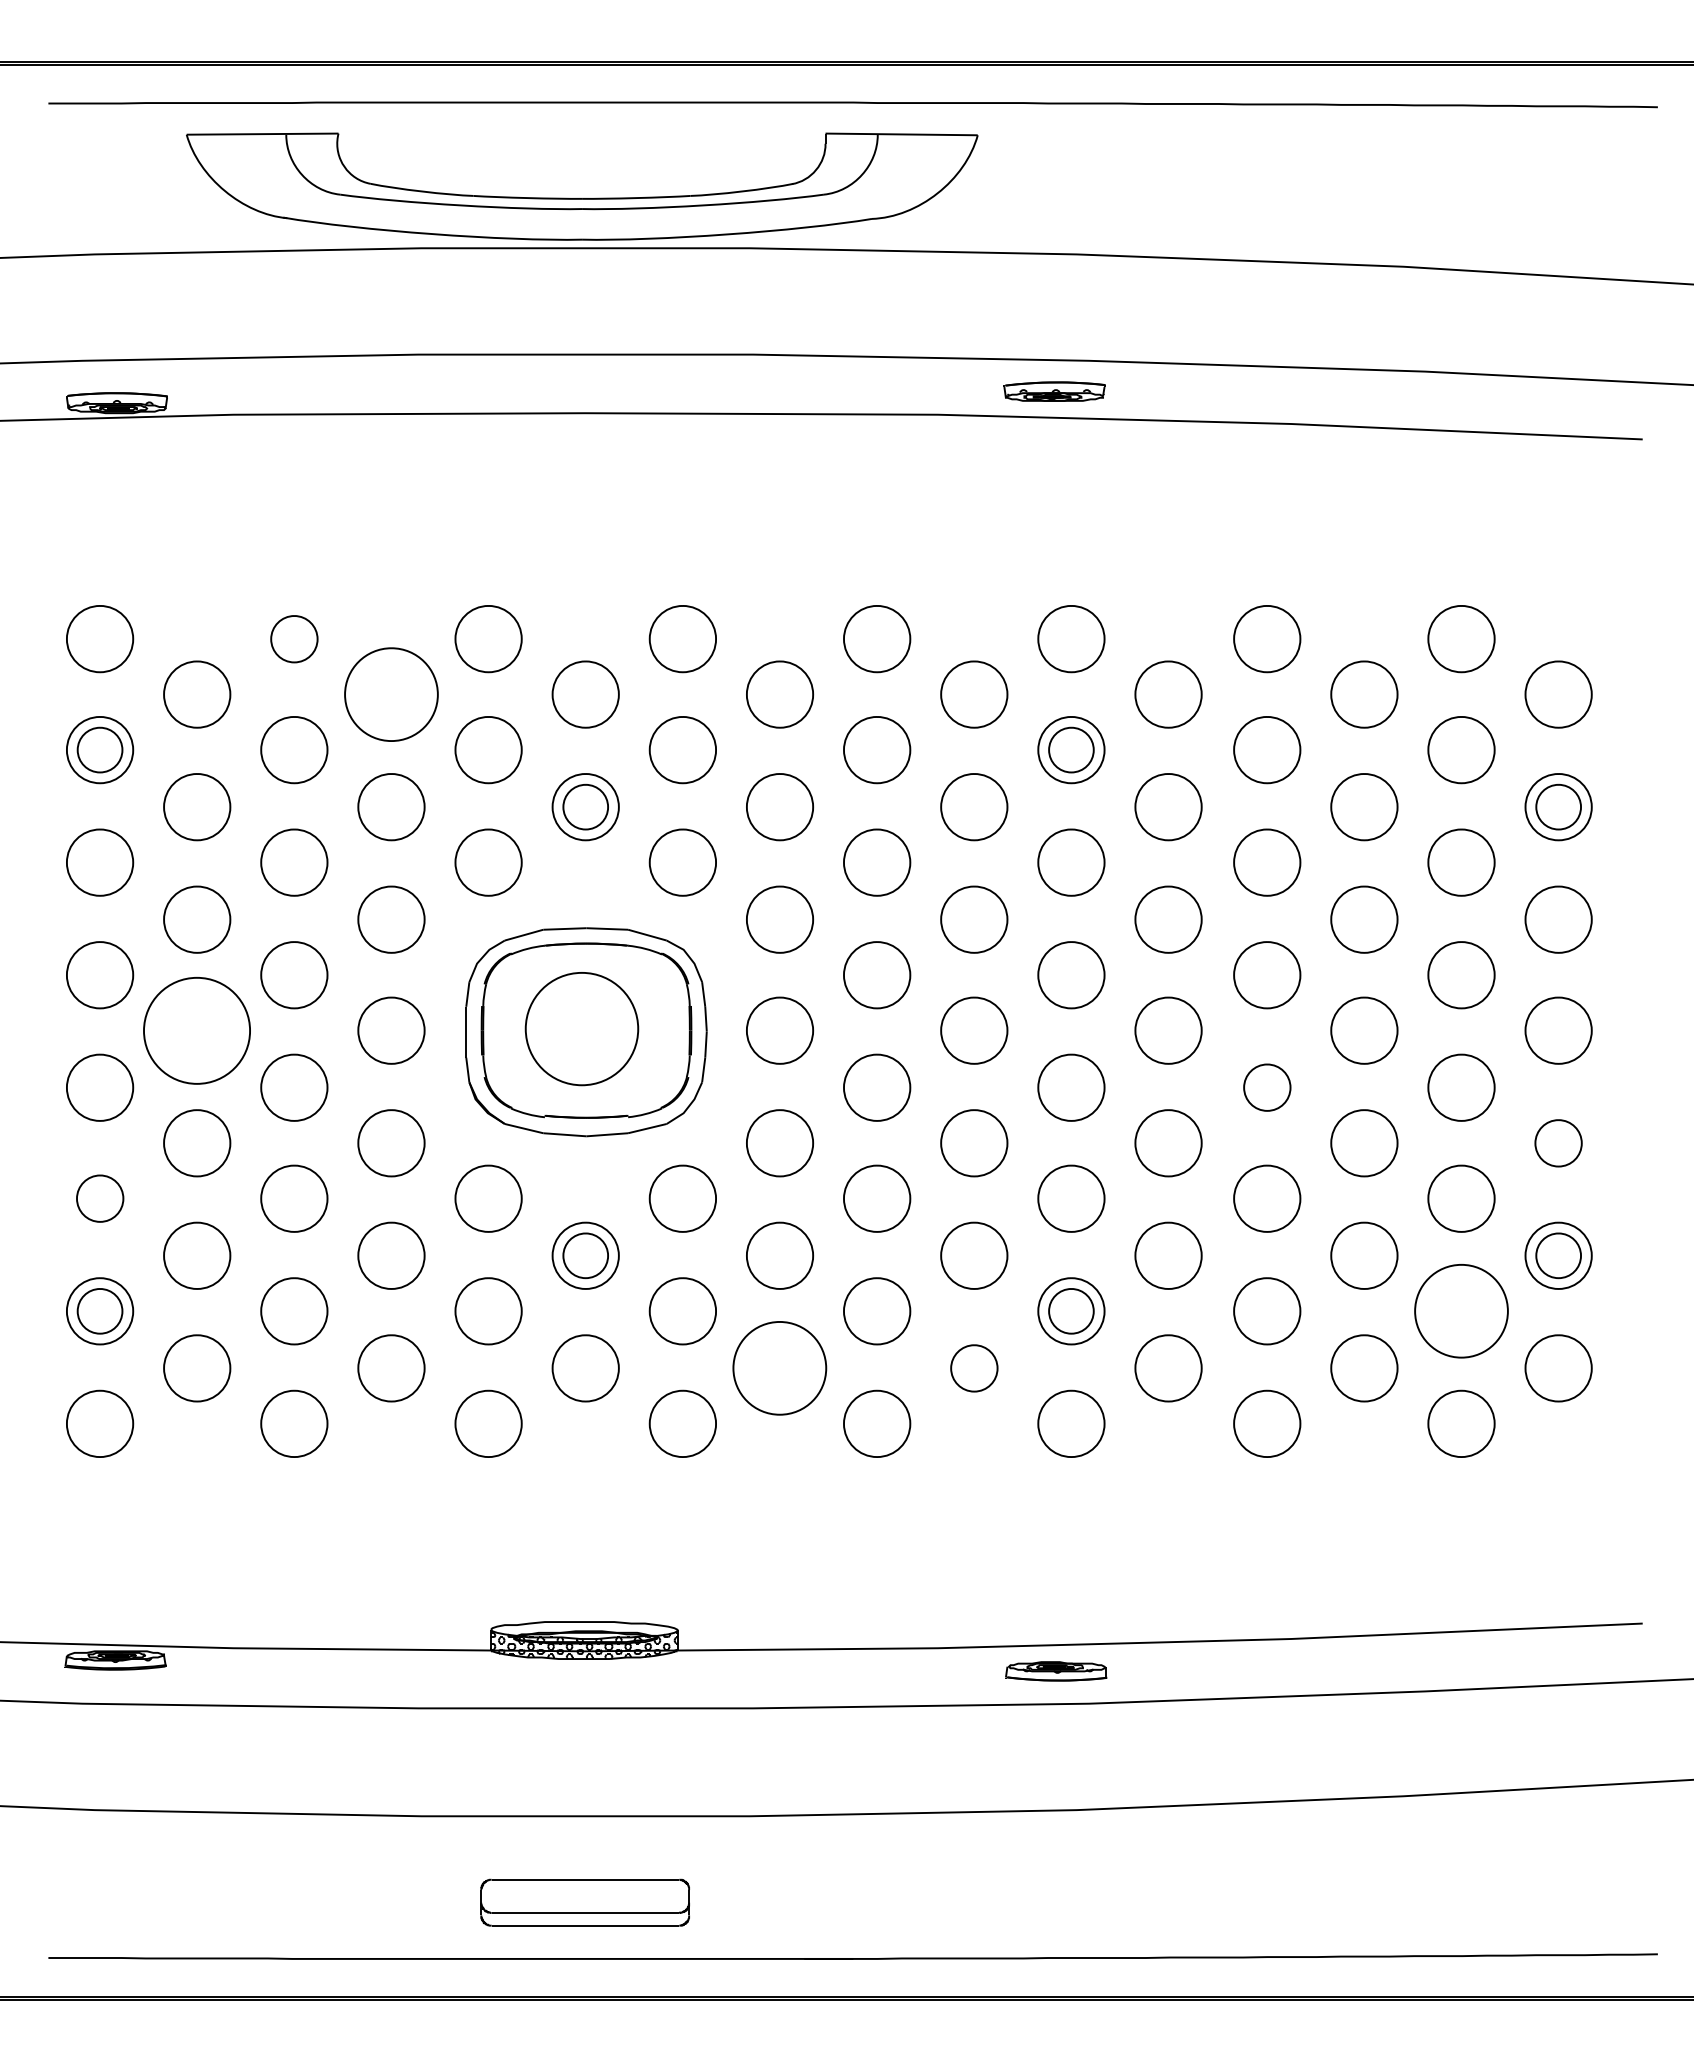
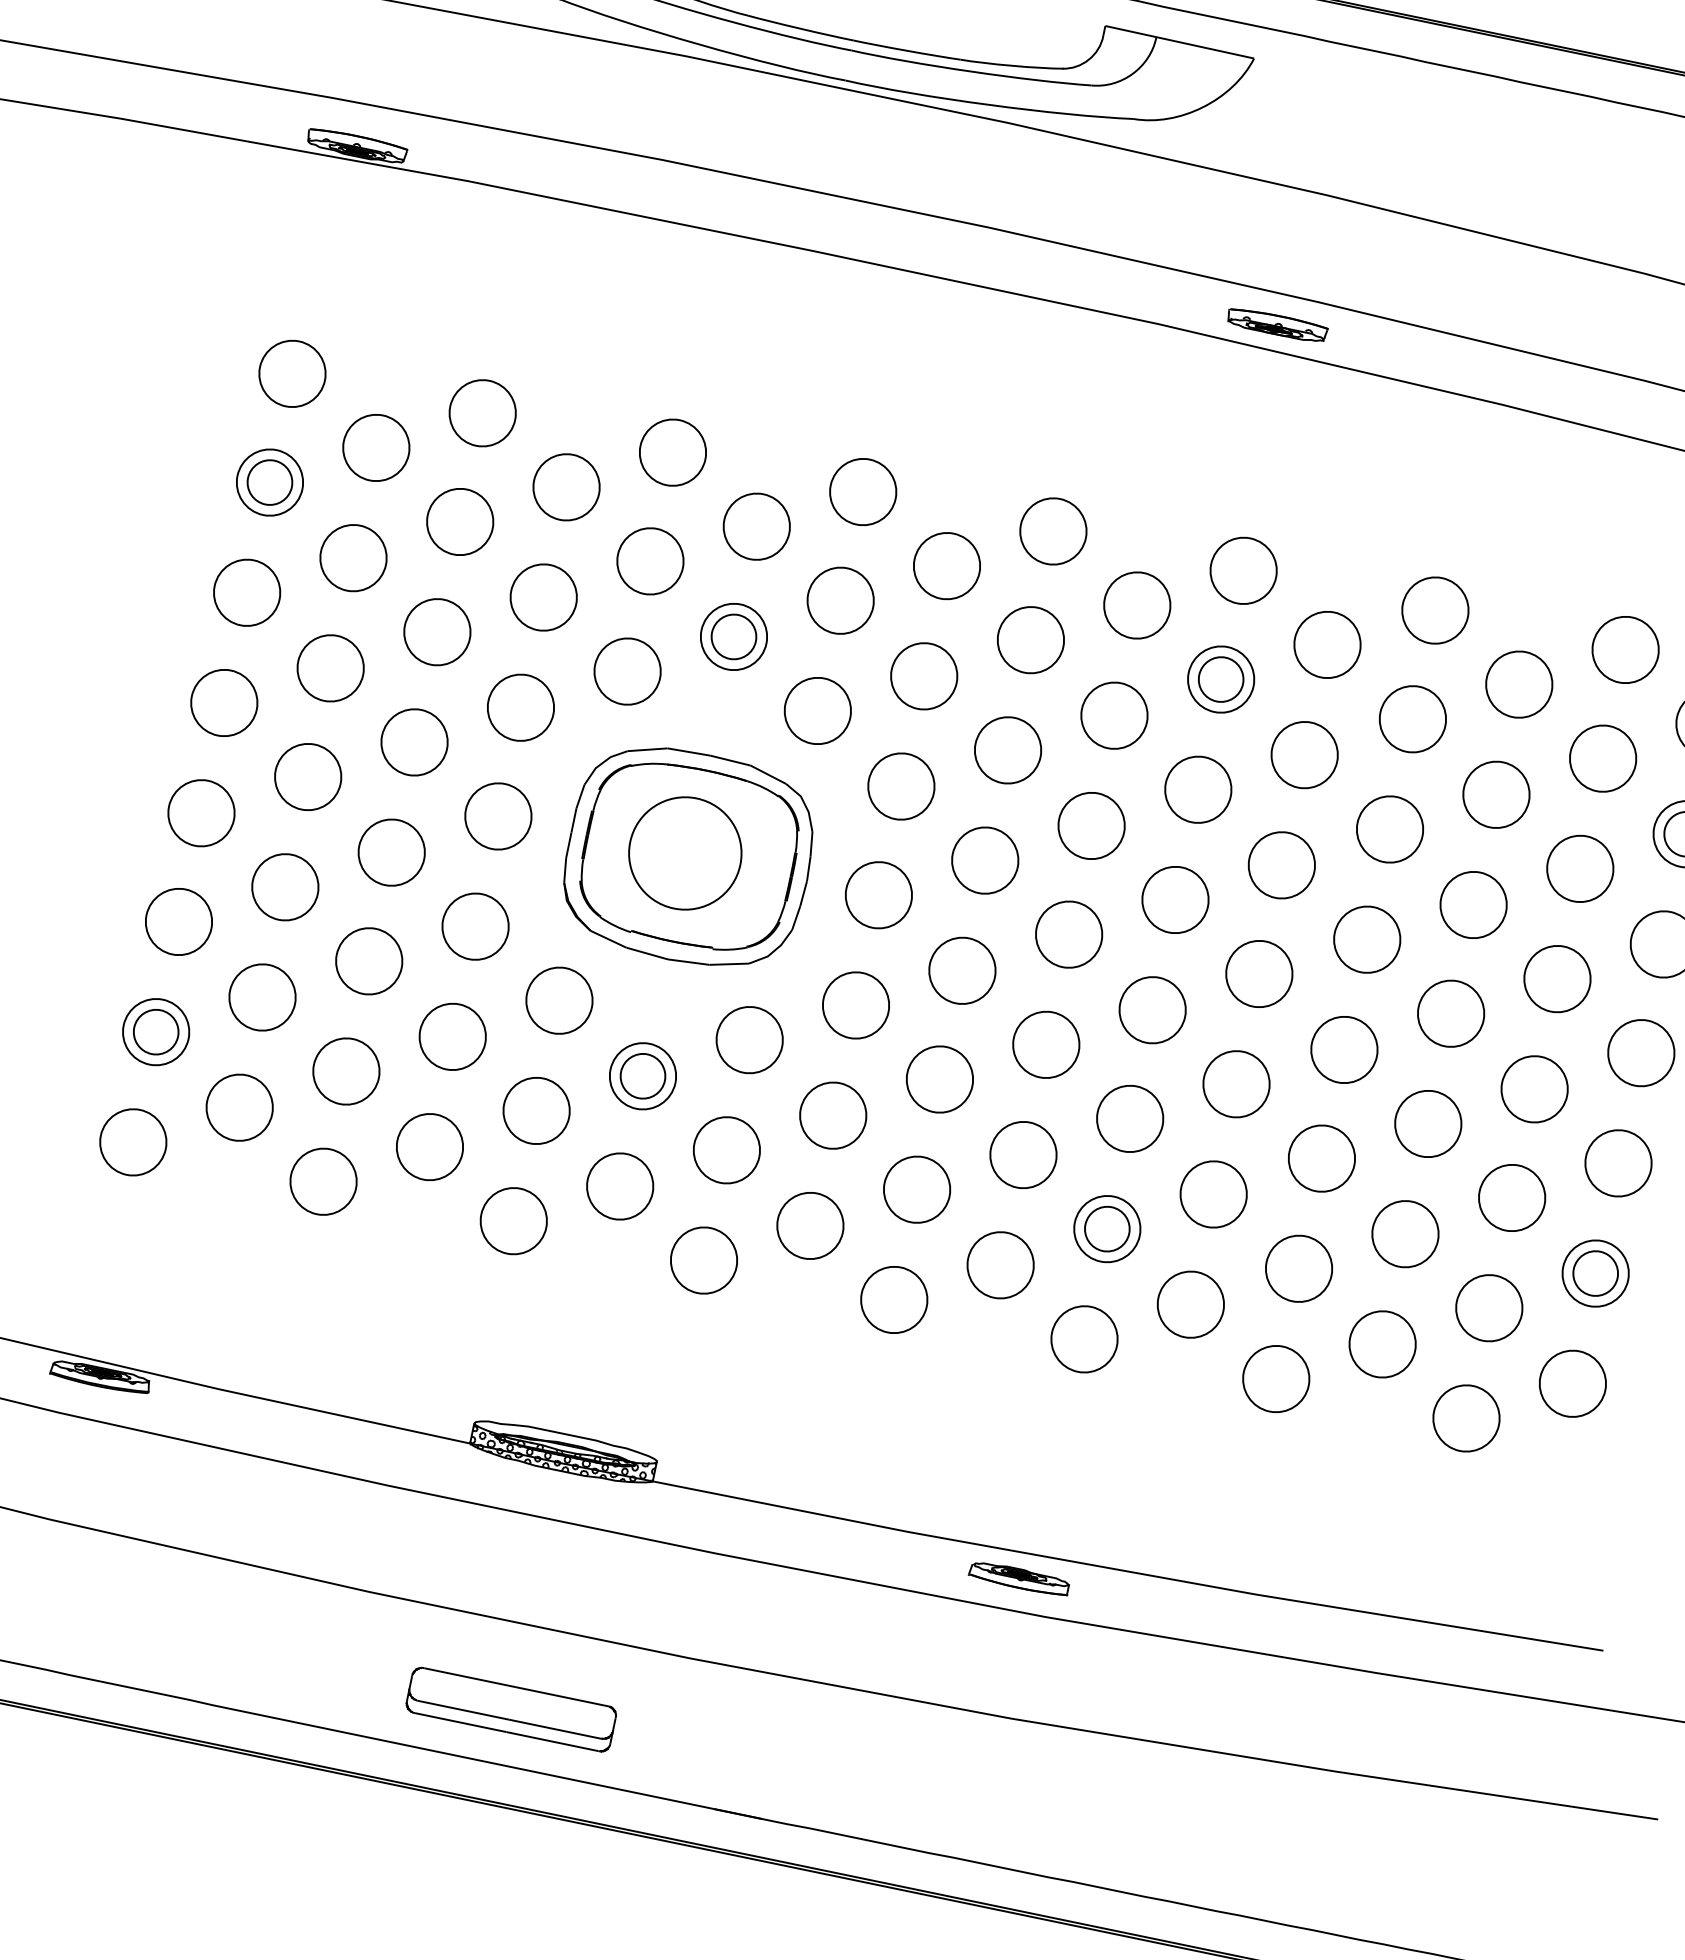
part: (294, 639) -> (482, 413), size x1.43
part: (391, 694) -> (566, 487), size x0.71
part: (197, 1030) -> (308, 776), size x0.62
part: (1267, 1087) -> (1344, 1049), size x1.43
part: (1558, 1143) -> (1618, 1163), size x1.43
part: (100, 1198) -> (179, 921), size x1.43
part: (1461, 1311) -> (1489, 1308), size x0.71
part: (780, 1368) -> (810, 1226), size x0.71
part: (974, 1368) -> (1000, 1265), size x1.43

